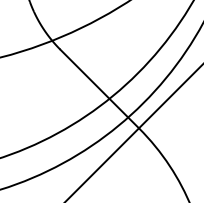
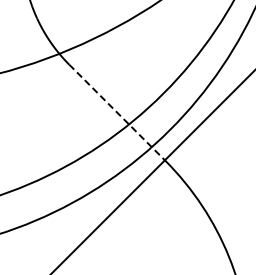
line: (100, 88) -> (117, 112), solid -> dashed

